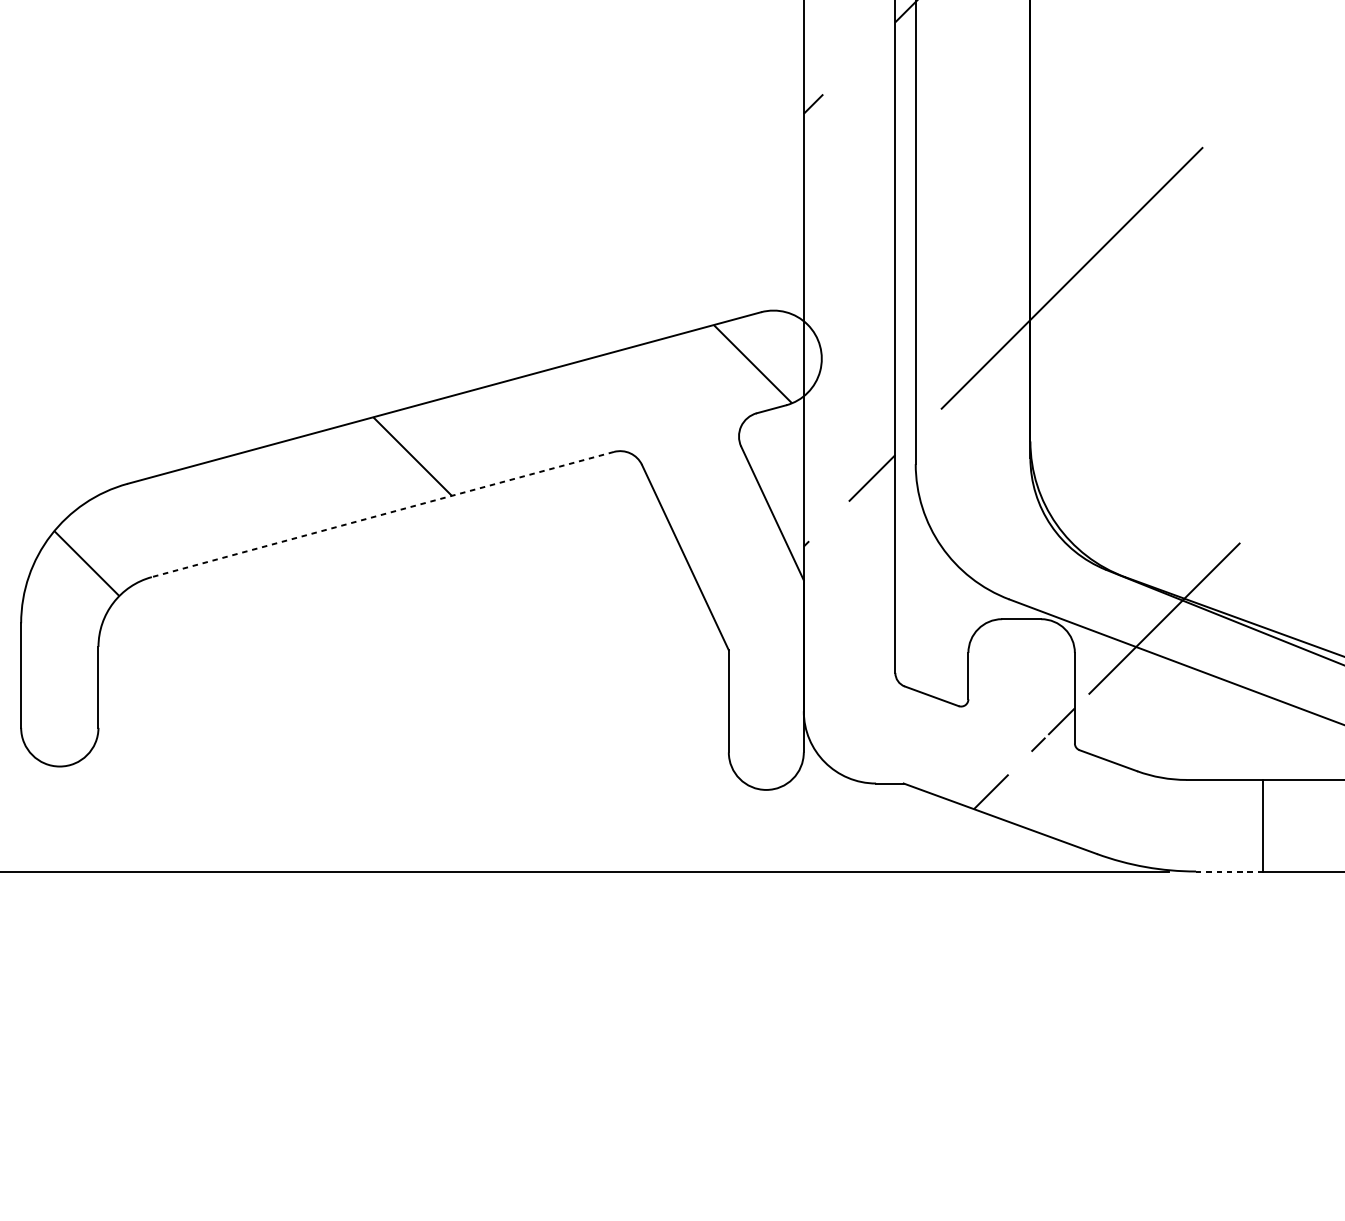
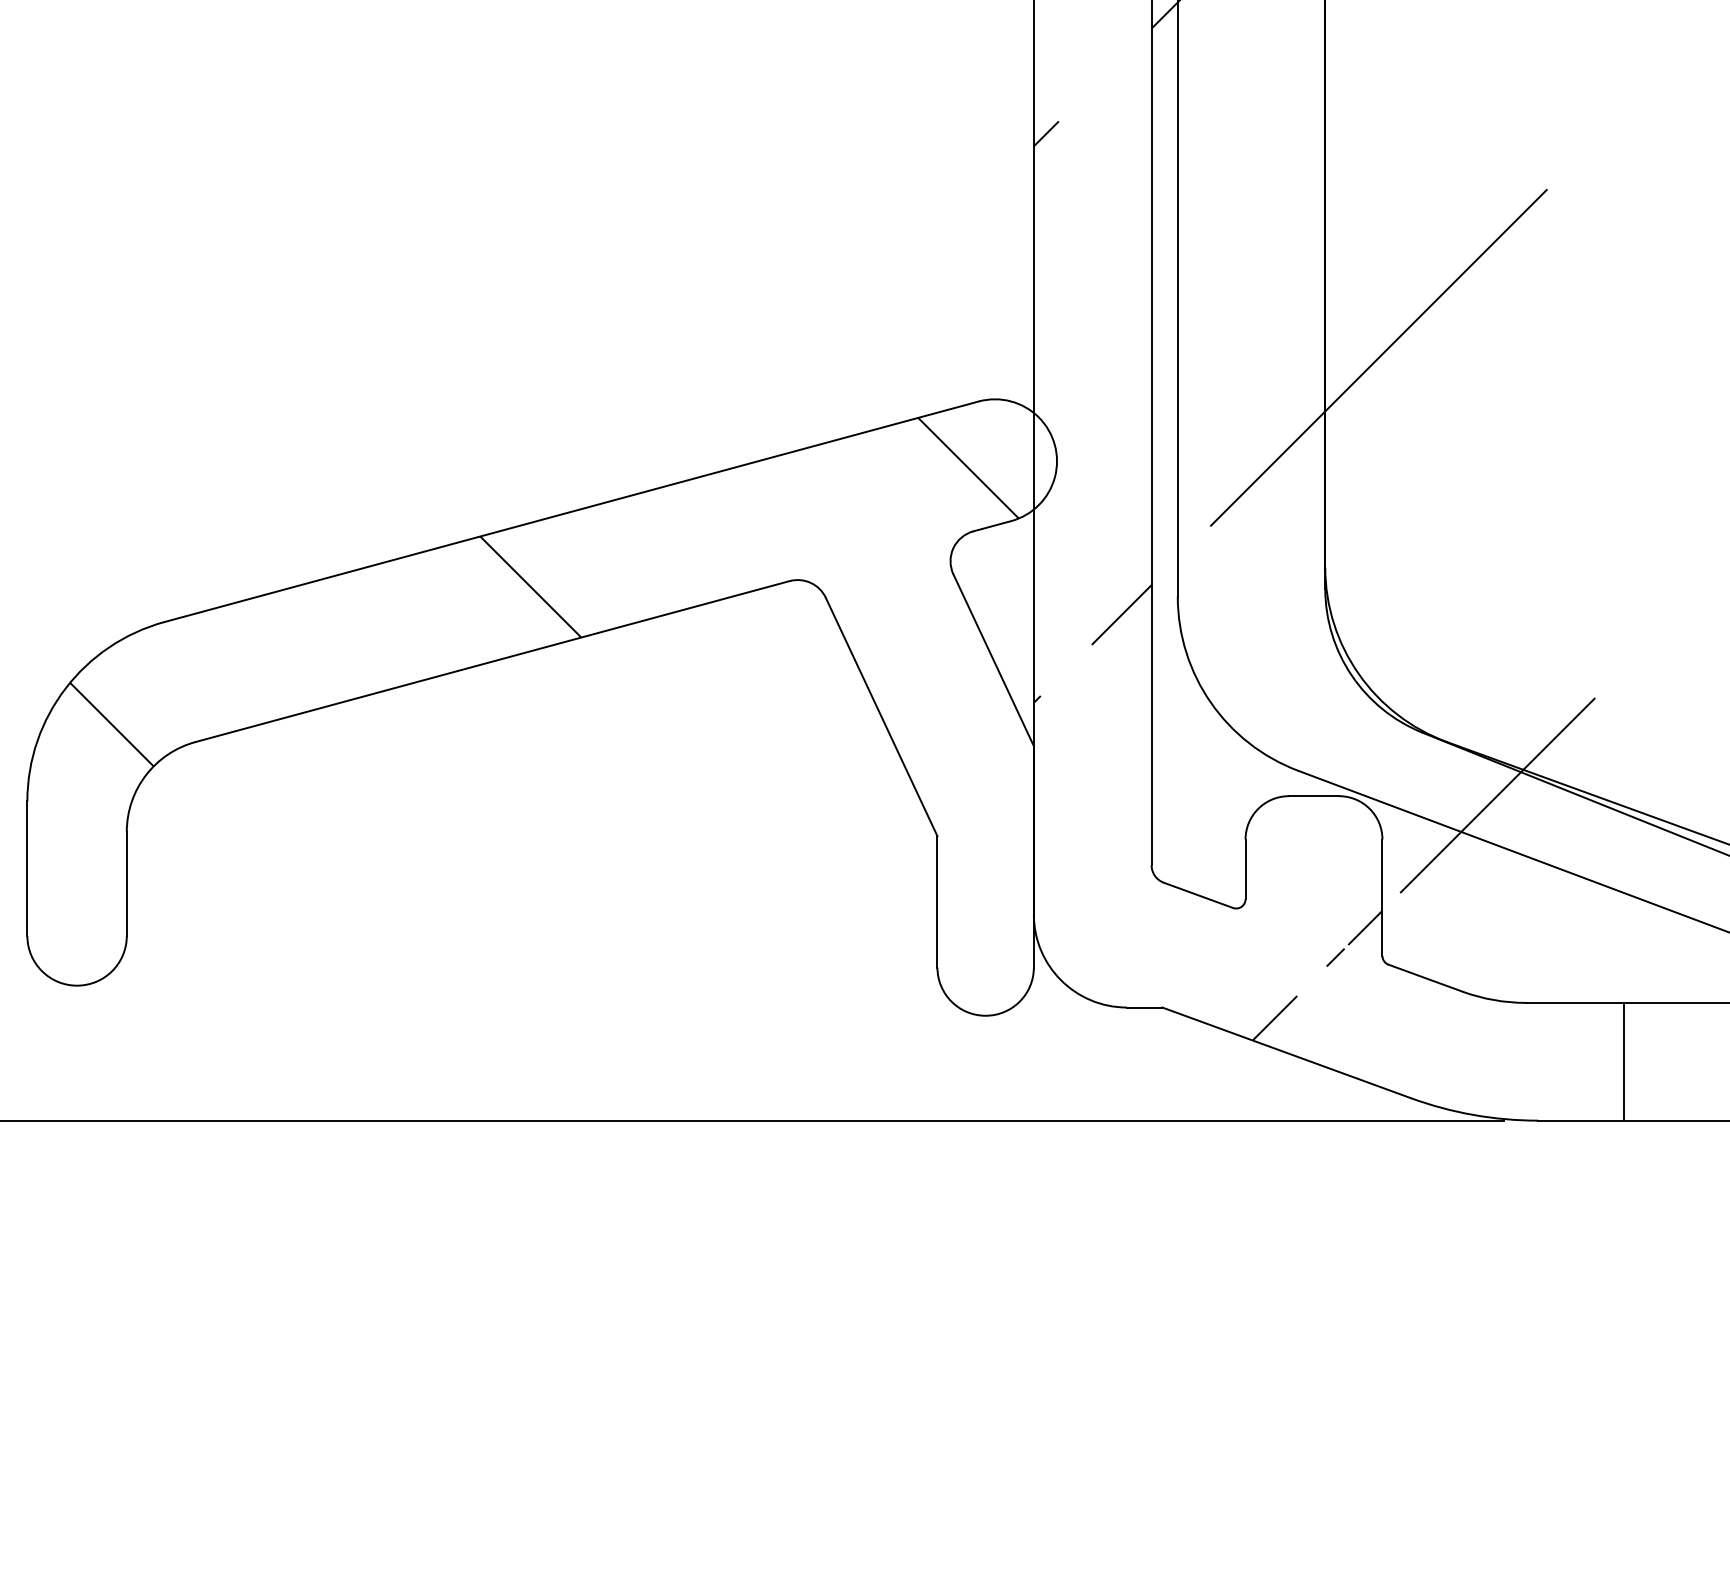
line: (382, 514) -> (492, 661), dashed -> solid
line: (1229, 871) -> (1581, 1120), dashed -> solid

